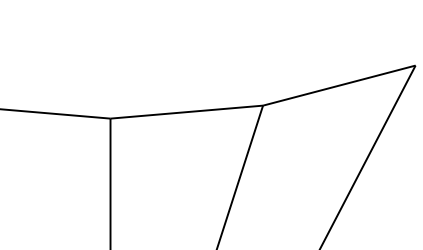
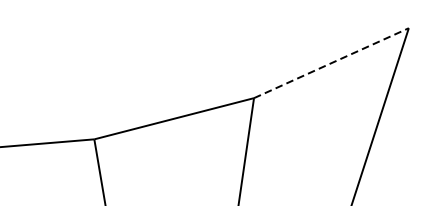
line: (339, 85) -> (331, 63), solid -> dashed

